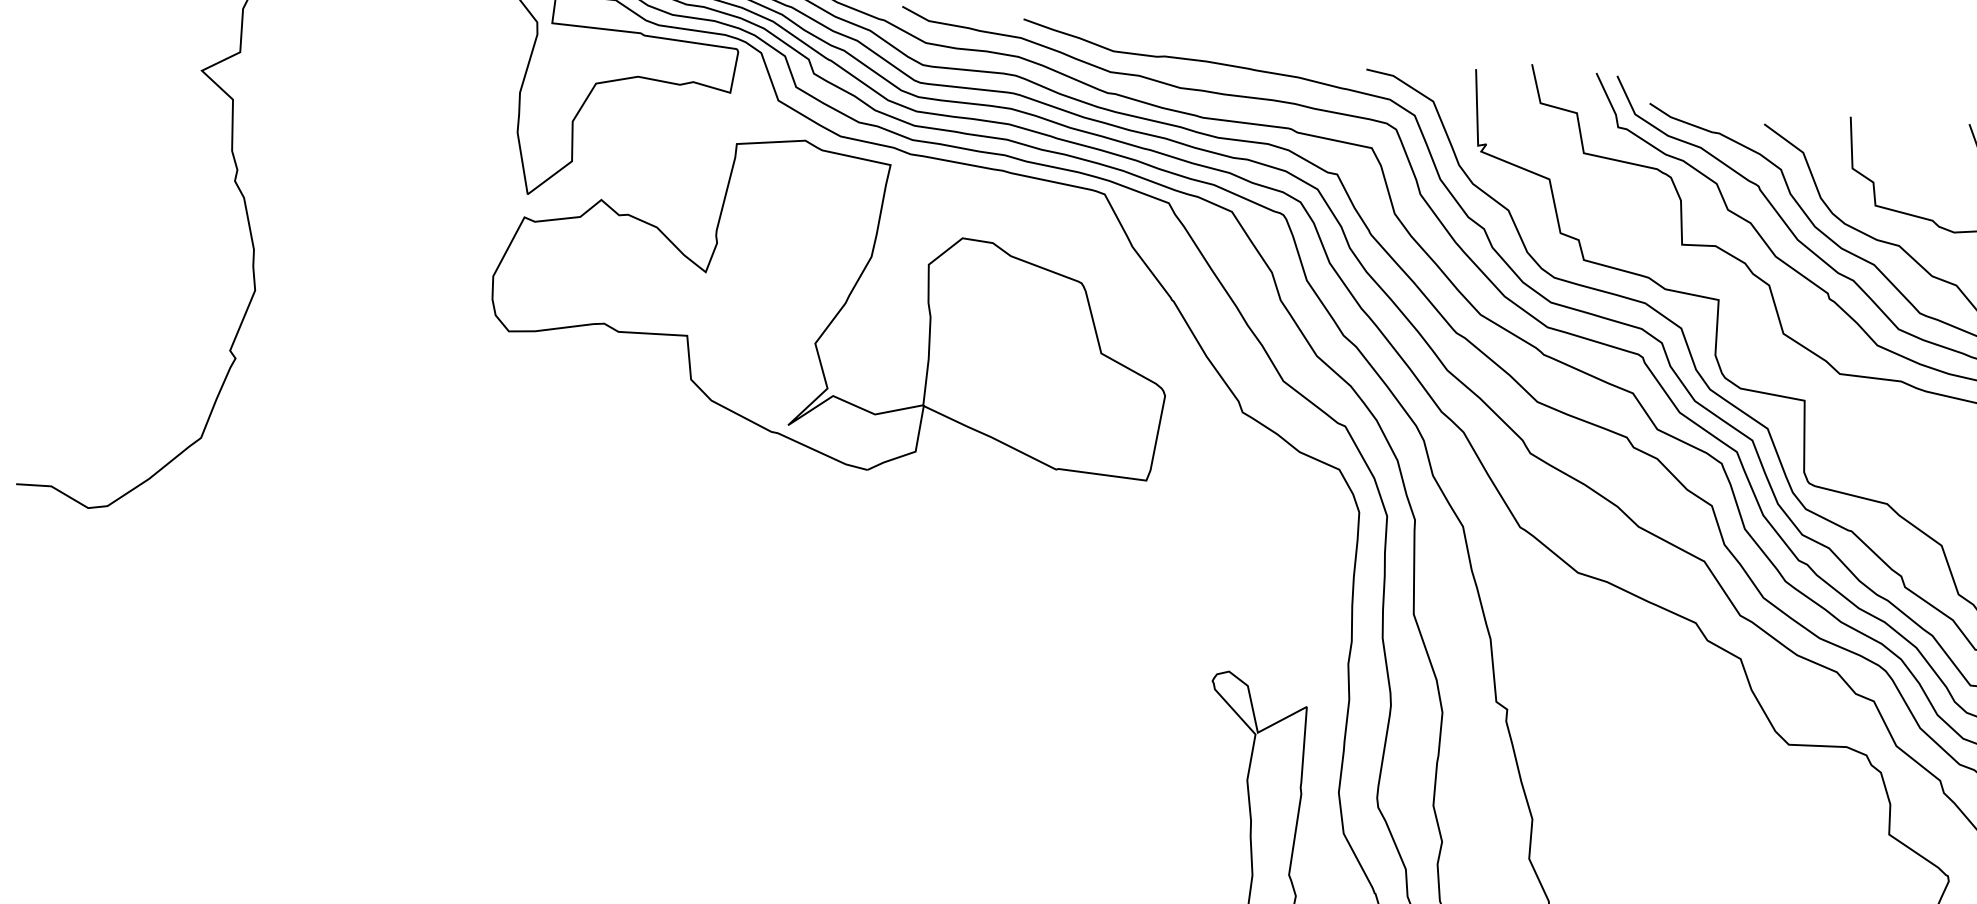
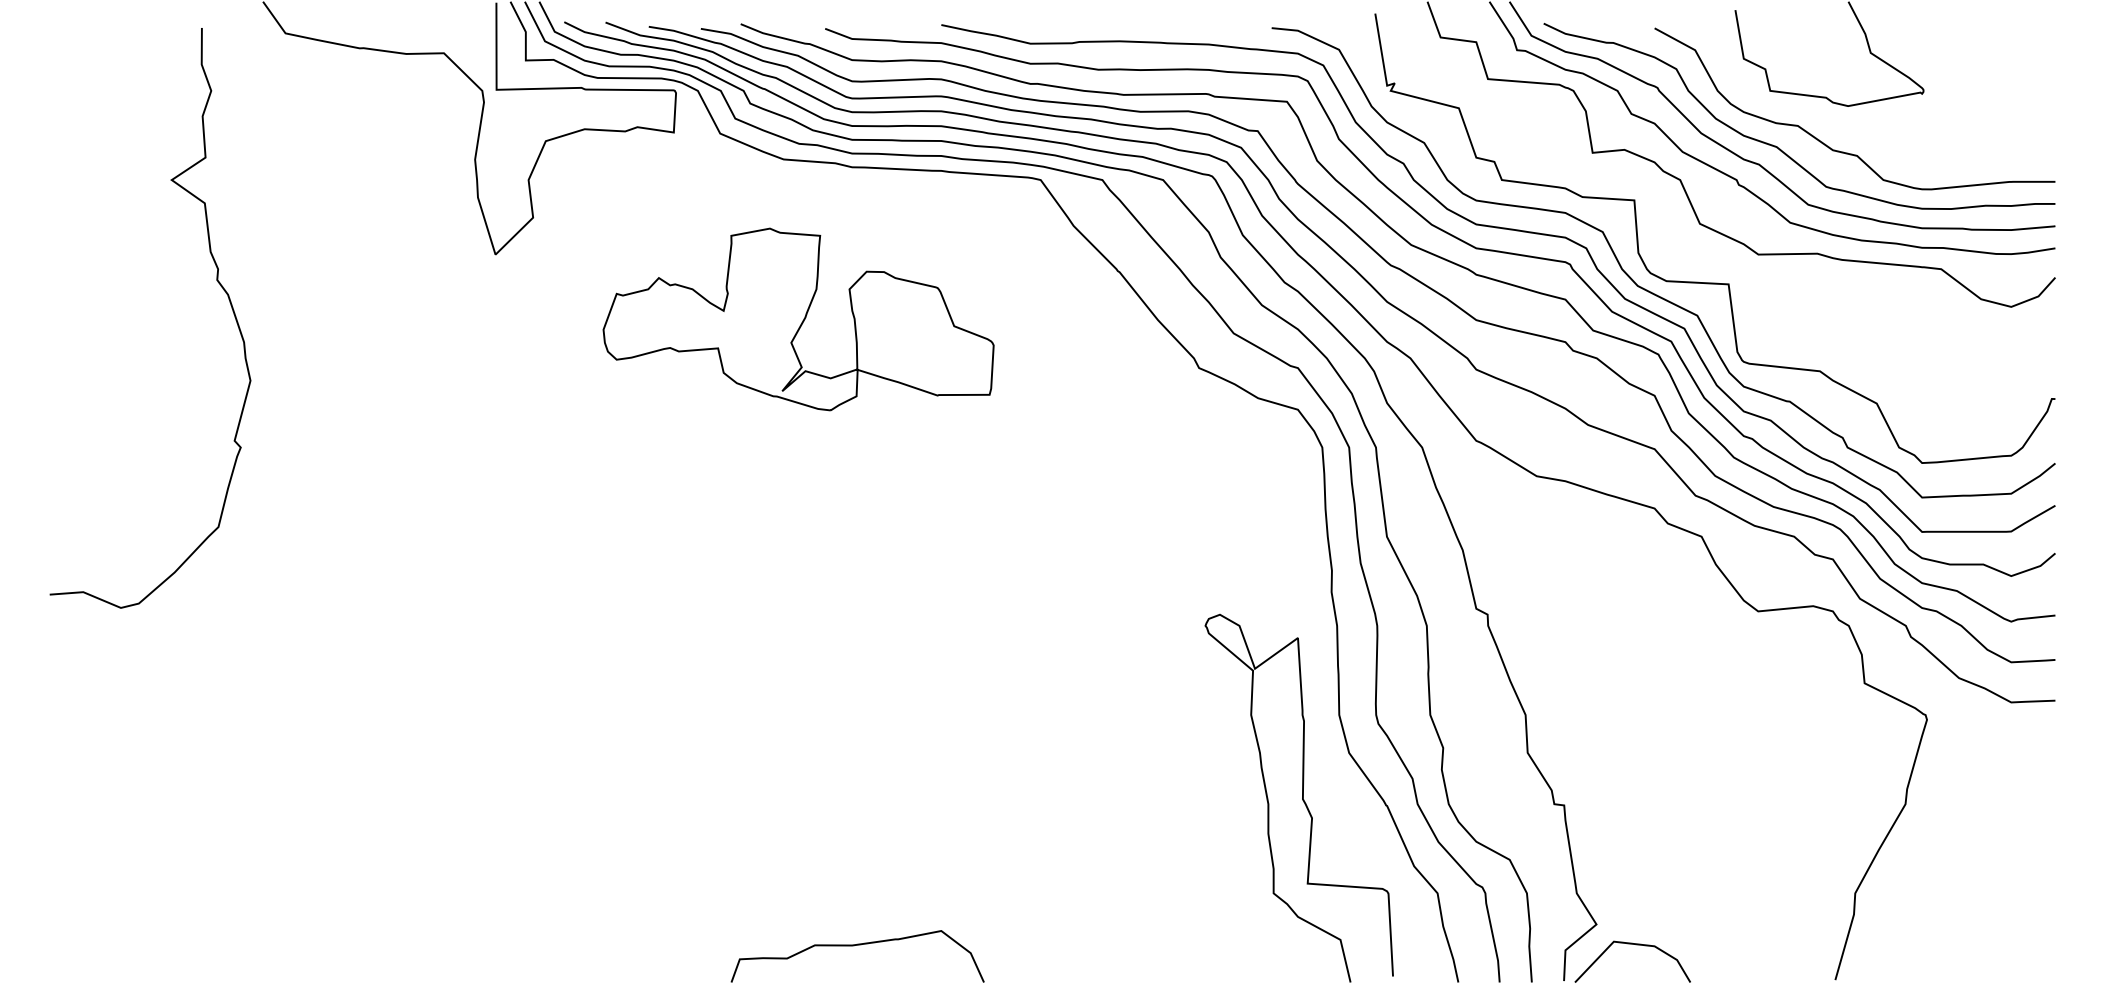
part: (833, 304) -> (798, 319), size x0.6

